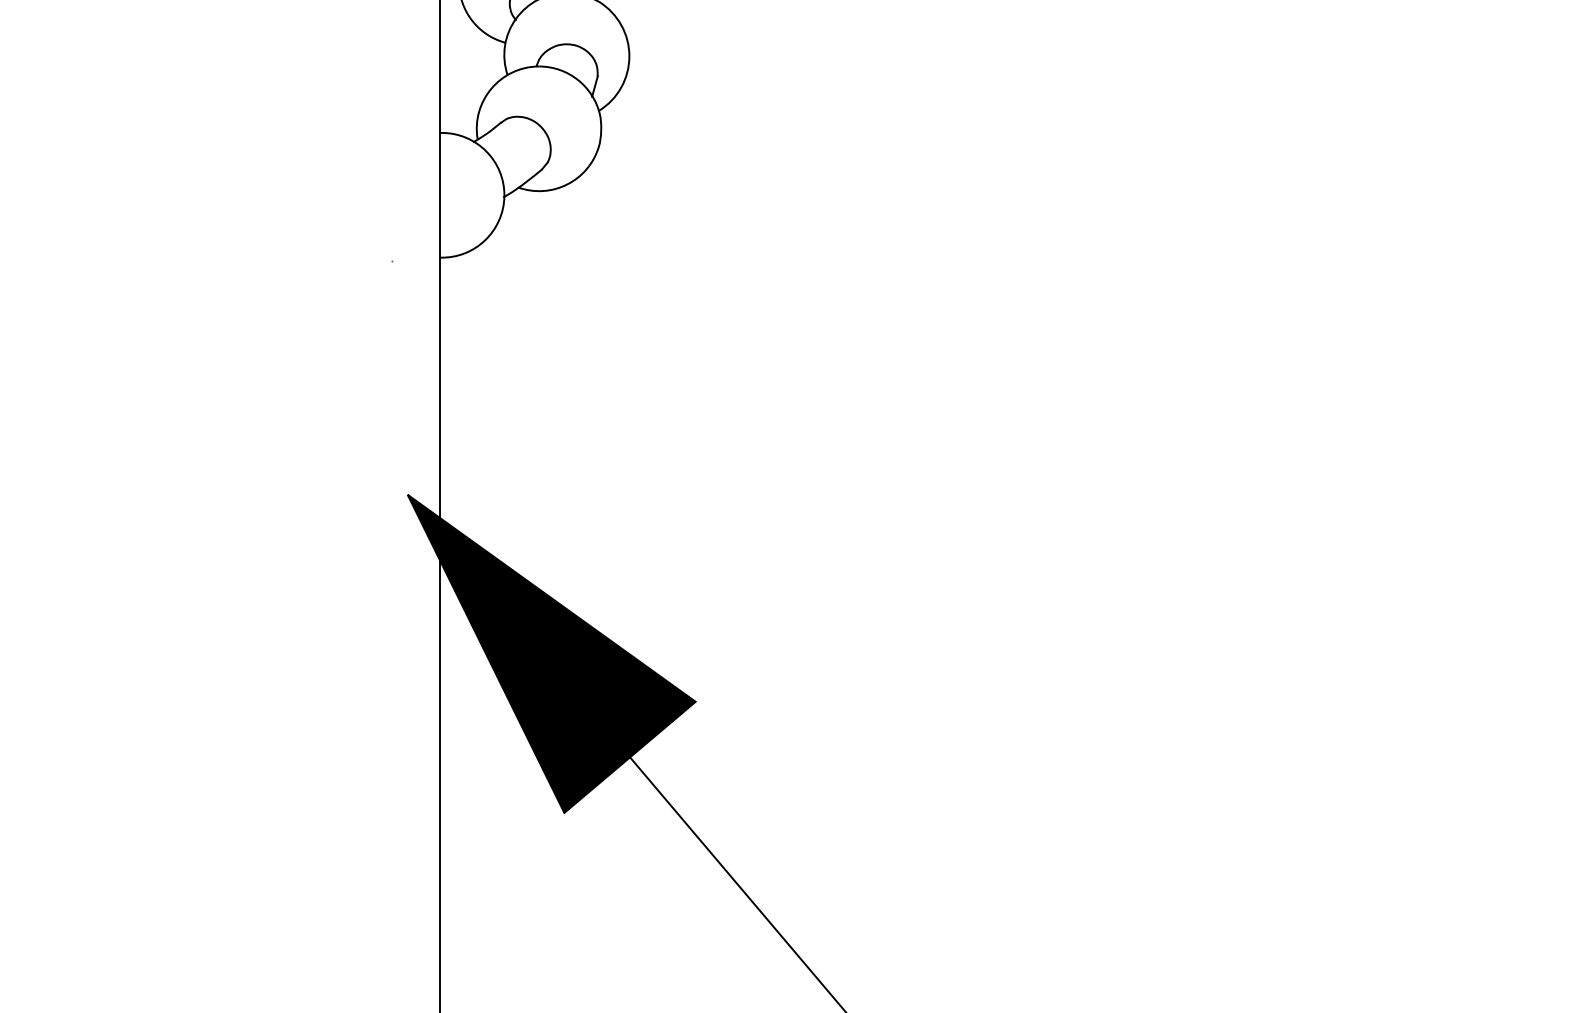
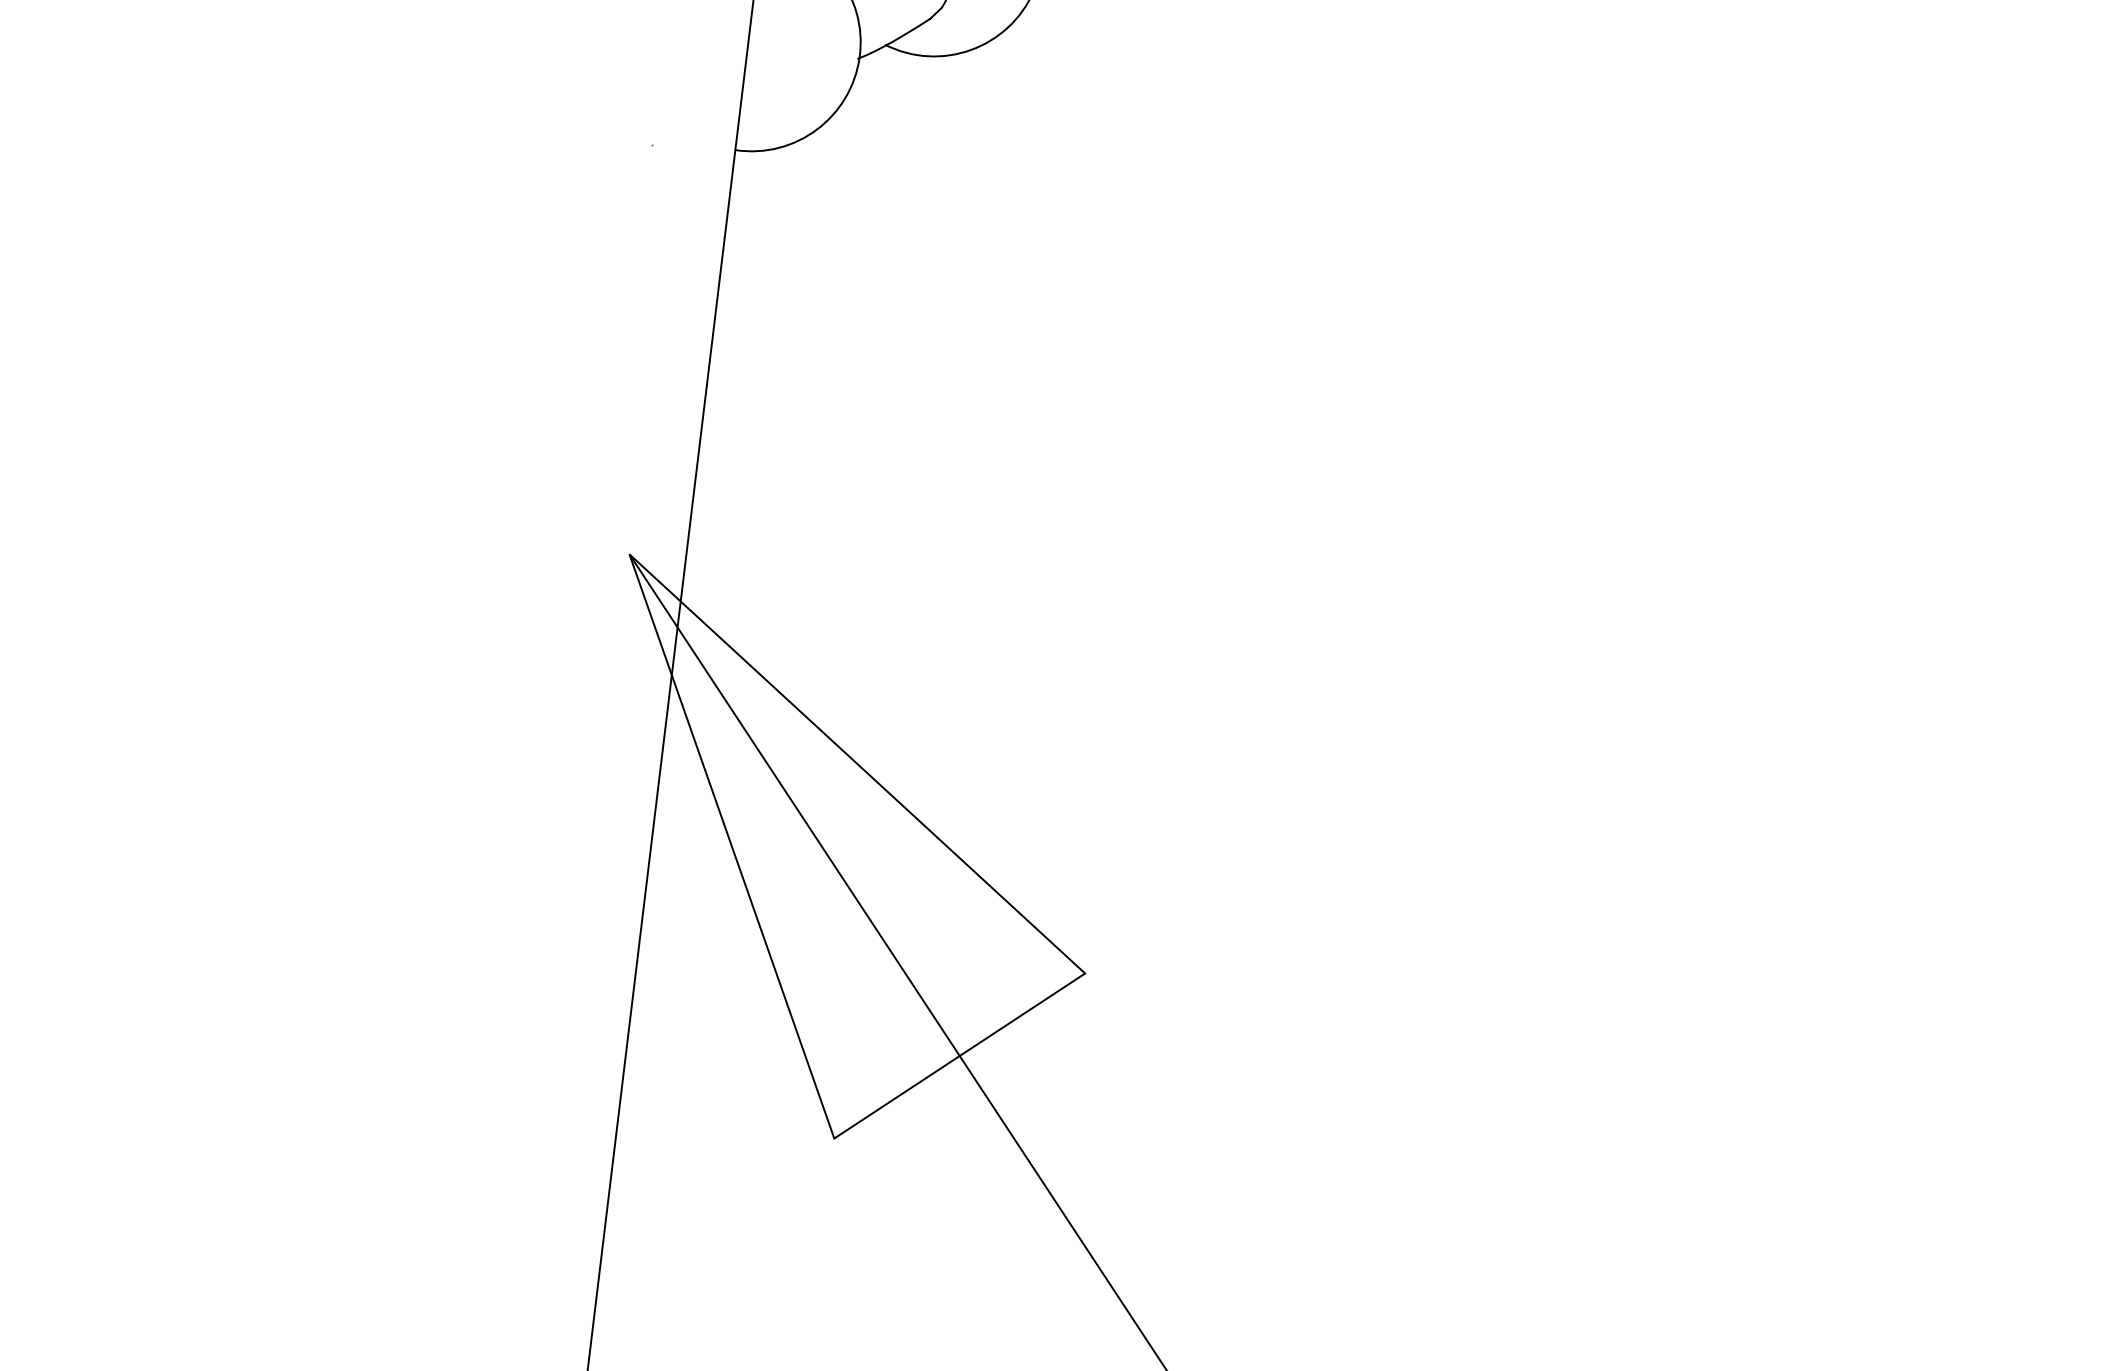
fill: (551, 653) -> (845, 859), removed

